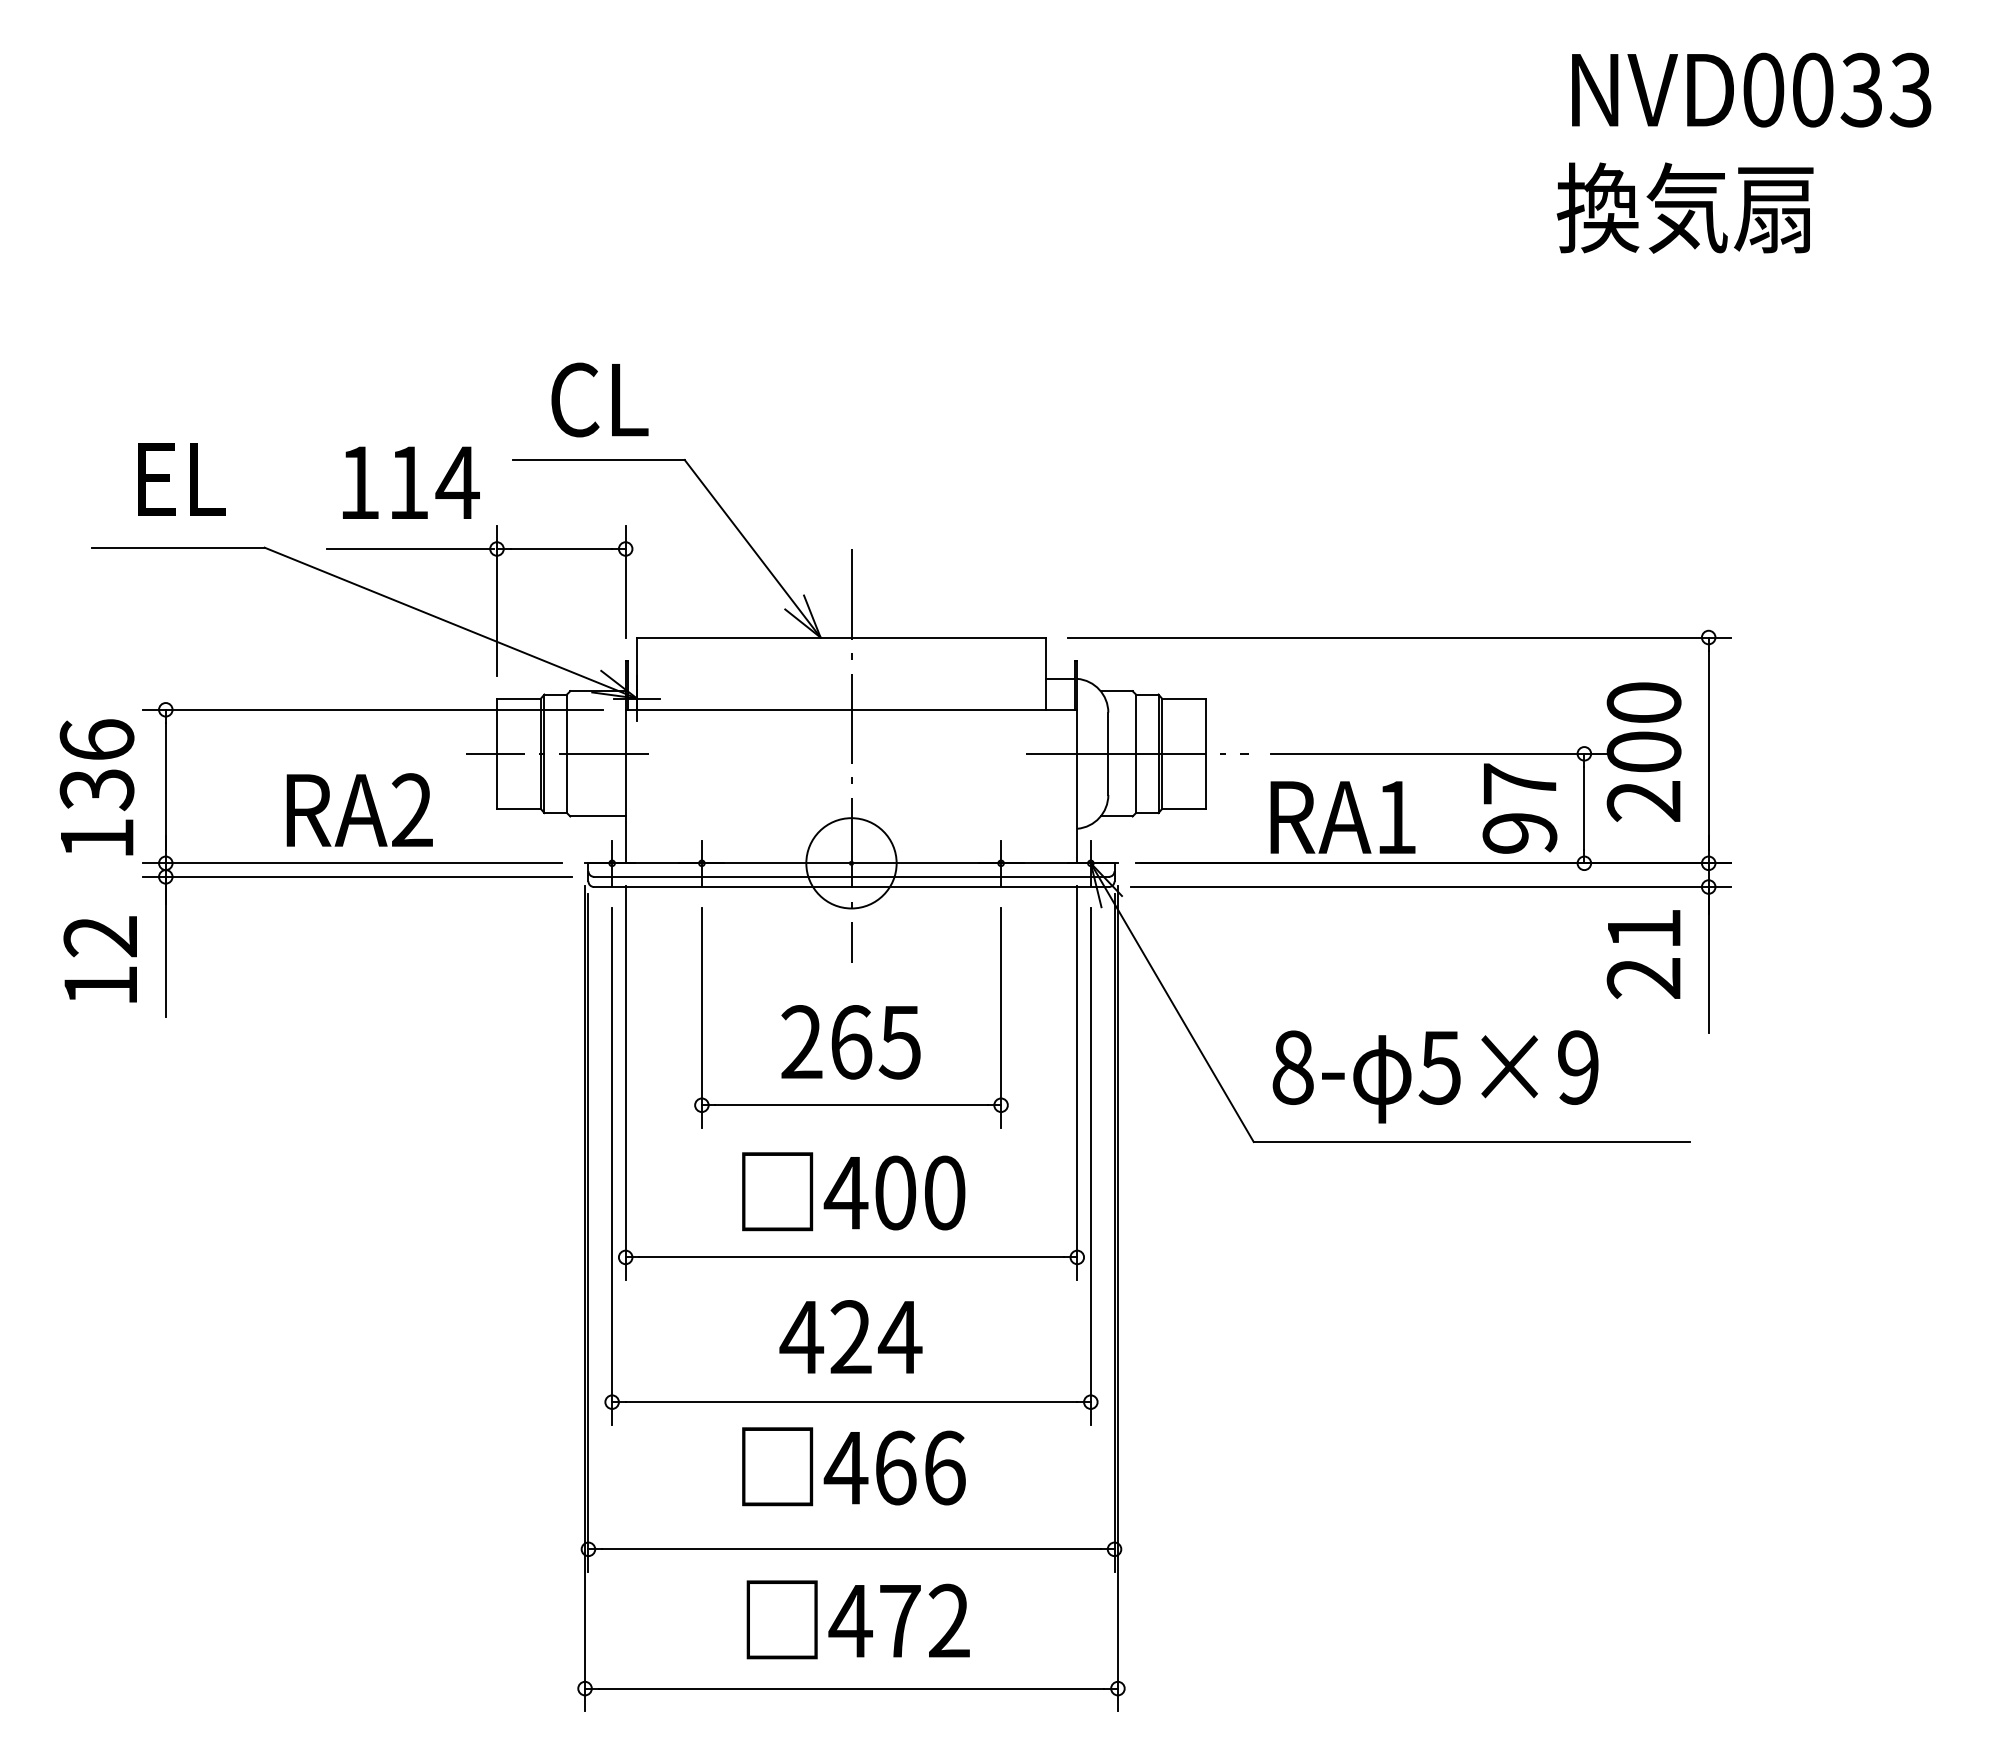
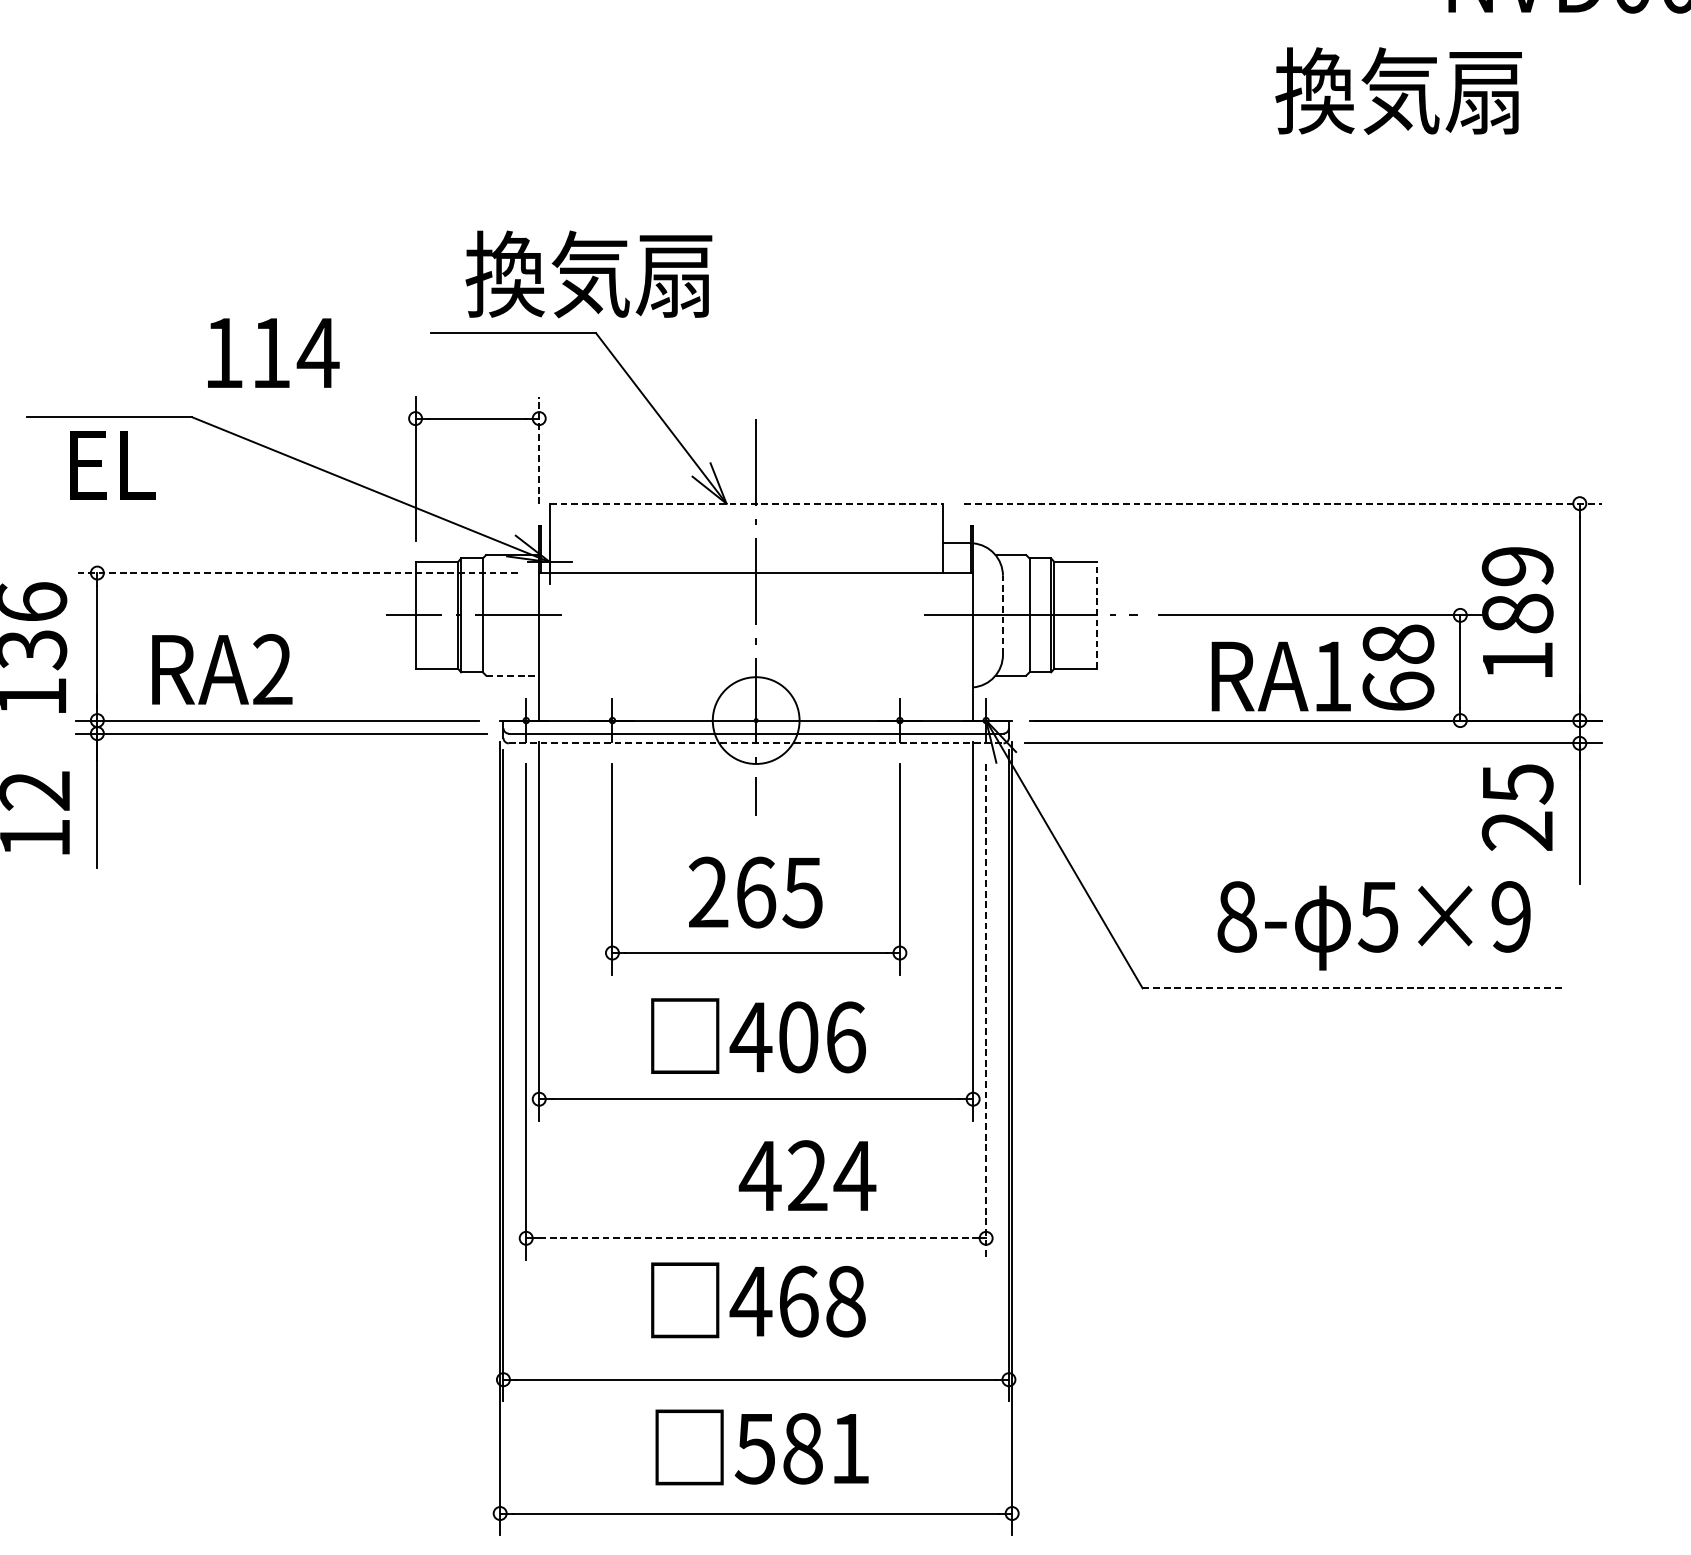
text: (1684, 207) -> (1398, 90), moved
text: (677, 398) -> (589, 273), CL -> 換気扇
text: (181, 479) -> (112, 465), moved
text: (411, 482) -> (273, 352), moved
line: (409, 549) -> (331, 419), removed
line: (625, 582) -> (539, 450), solid -> dashed
line: (841, 637) -> (746, 503), solid -> dashed
line: (1399, 637) -> (1282, 503), solid -> dashed
line: (373, 709) -> (296, 572), solid -> dashed
text: (1643, 751) -> (1517, 613), 200 -> 189
line: (1108, 753) -> (1003, 615), solid -> dashed
line: (1205, 753) -> (1096, 615), solid -> dashed
text: (1519, 808) -> (1398, 667), 97 -> 68
text: (359, 809) -> (221, 668), moved
line: (598, 816) -> (513, 675), solid -> dashed
text: (1342, 817) -> (1280, 676), moved
line: (851, 887) -> (756, 743), solid -> dashed
text: (1644, 929) -> (1518, 784), 21 -> 25
text: (1435, 1076) -> (1373, 925), moved
line: (1472, 1141) -> (1352, 987), solid -> dashed
line: (1090, 1167) -> (985, 1012), solid -> dashed
text: (945, 1192) -> (846, 1036), 400 -> 406
text: (850, 1336) -> (807, 1175), moved
line: (851, 1402) -> (756, 1238), solid -> dashed
text: (944, 1467) -> (845, 1301), 466 -> 468
text: (898, 1620) -> (801, 1448), 472 -> 581

